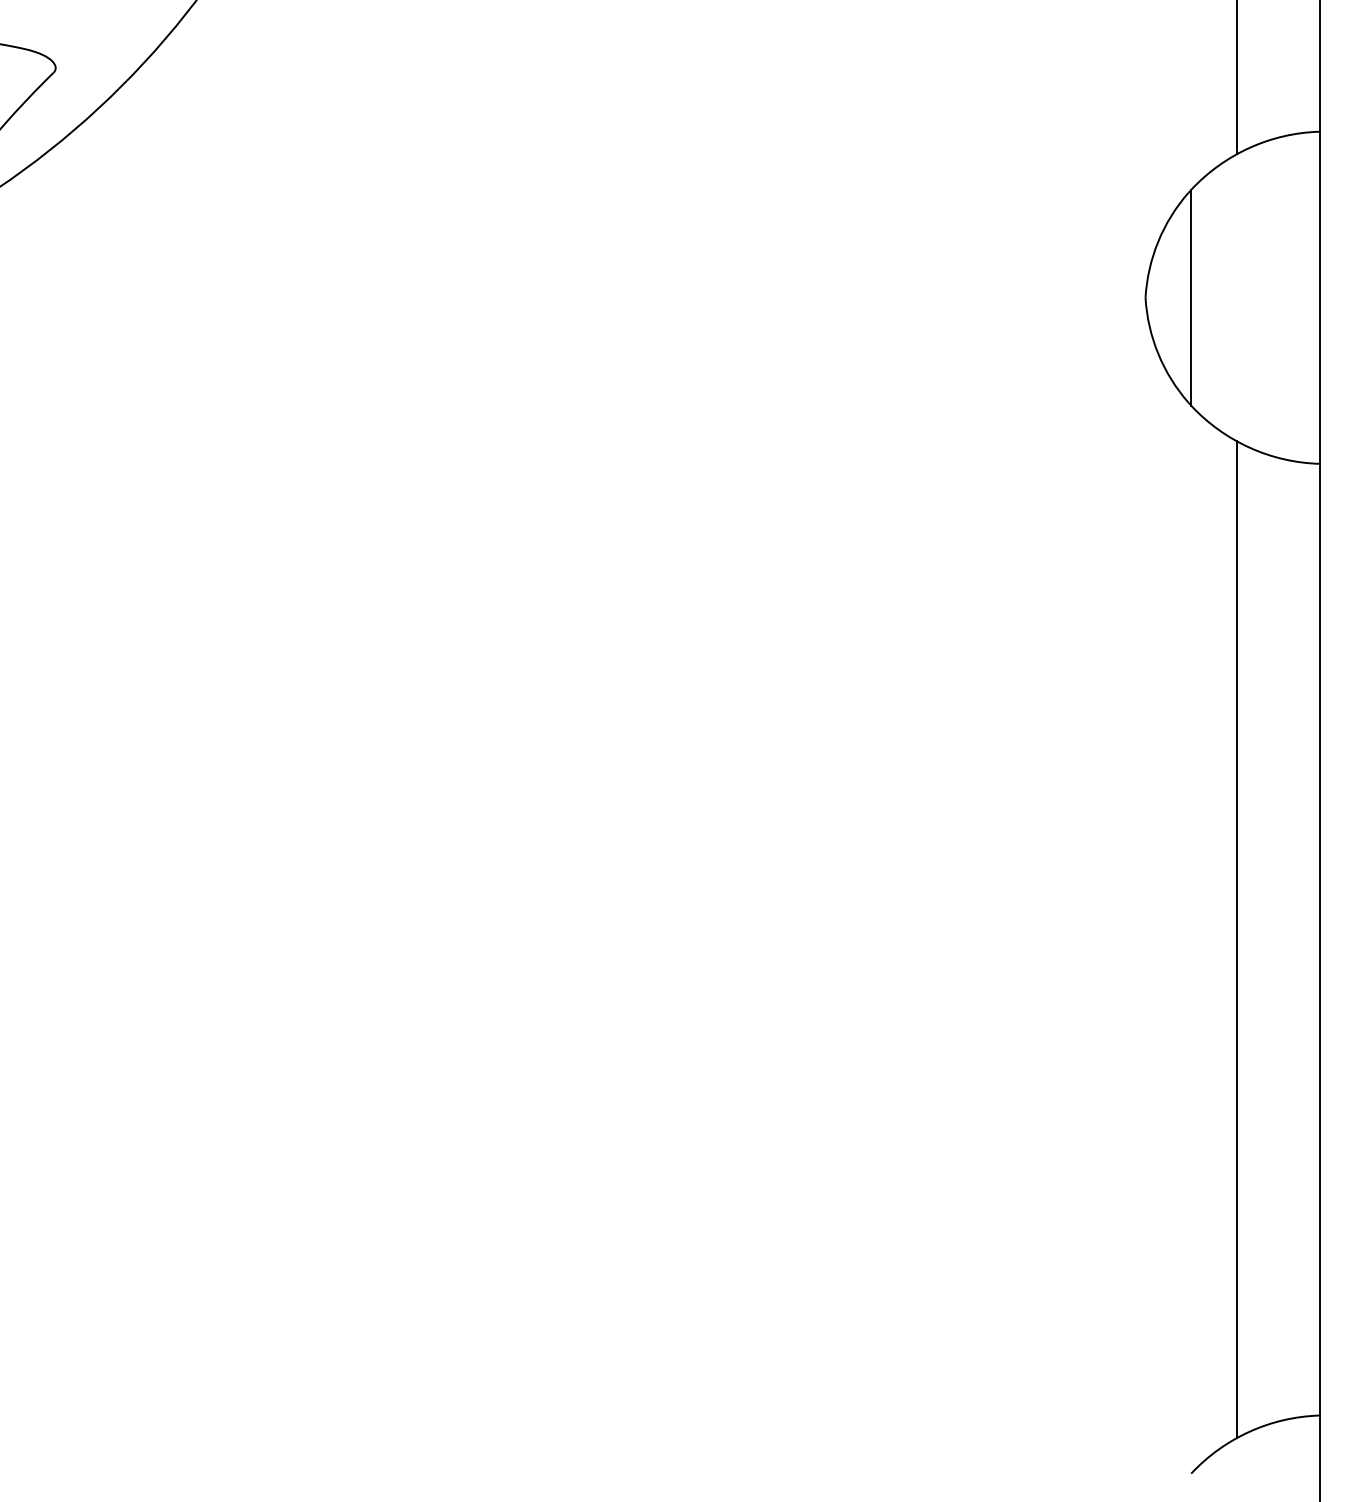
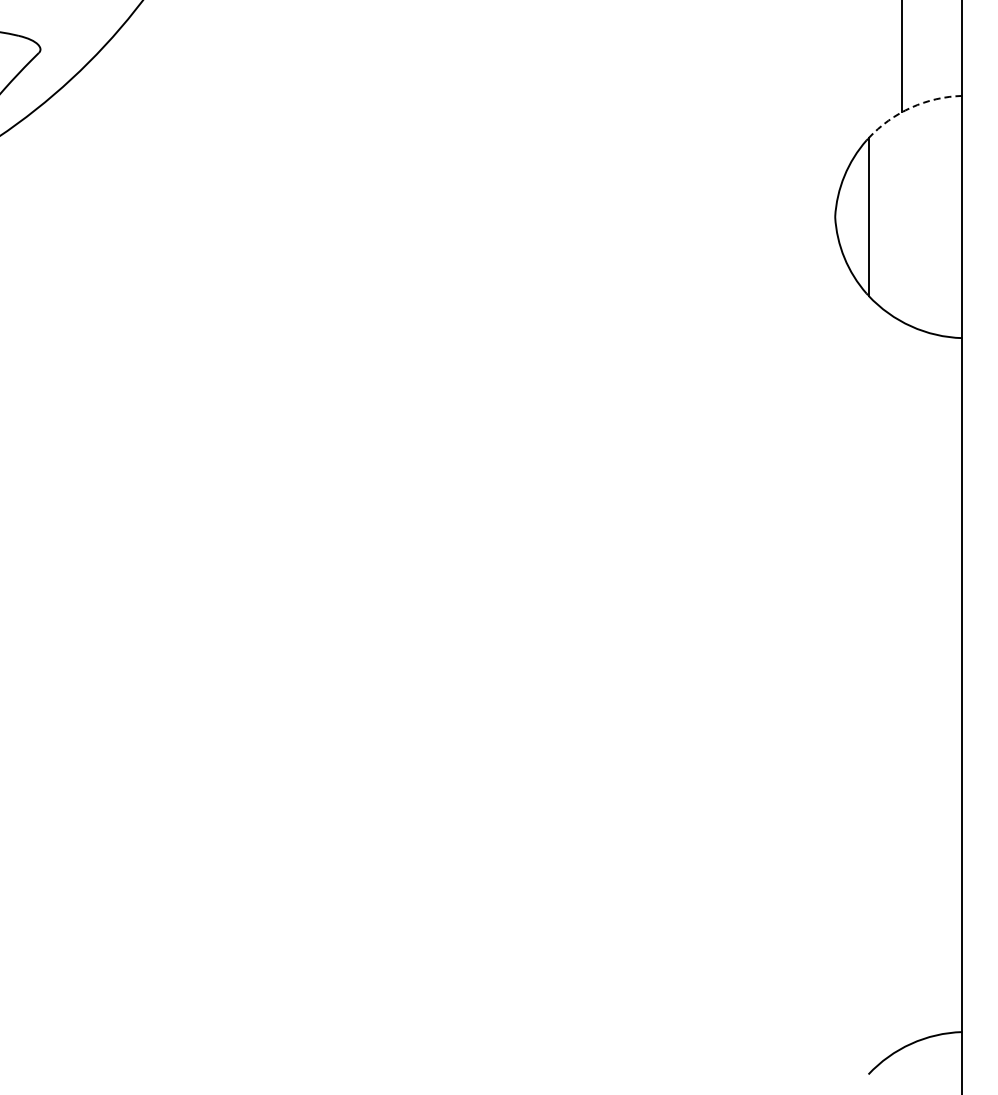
arc: (1250, 147) -> (911, 107), solid -> dashed
line: (1236, 938) -> (901, 684), removed

